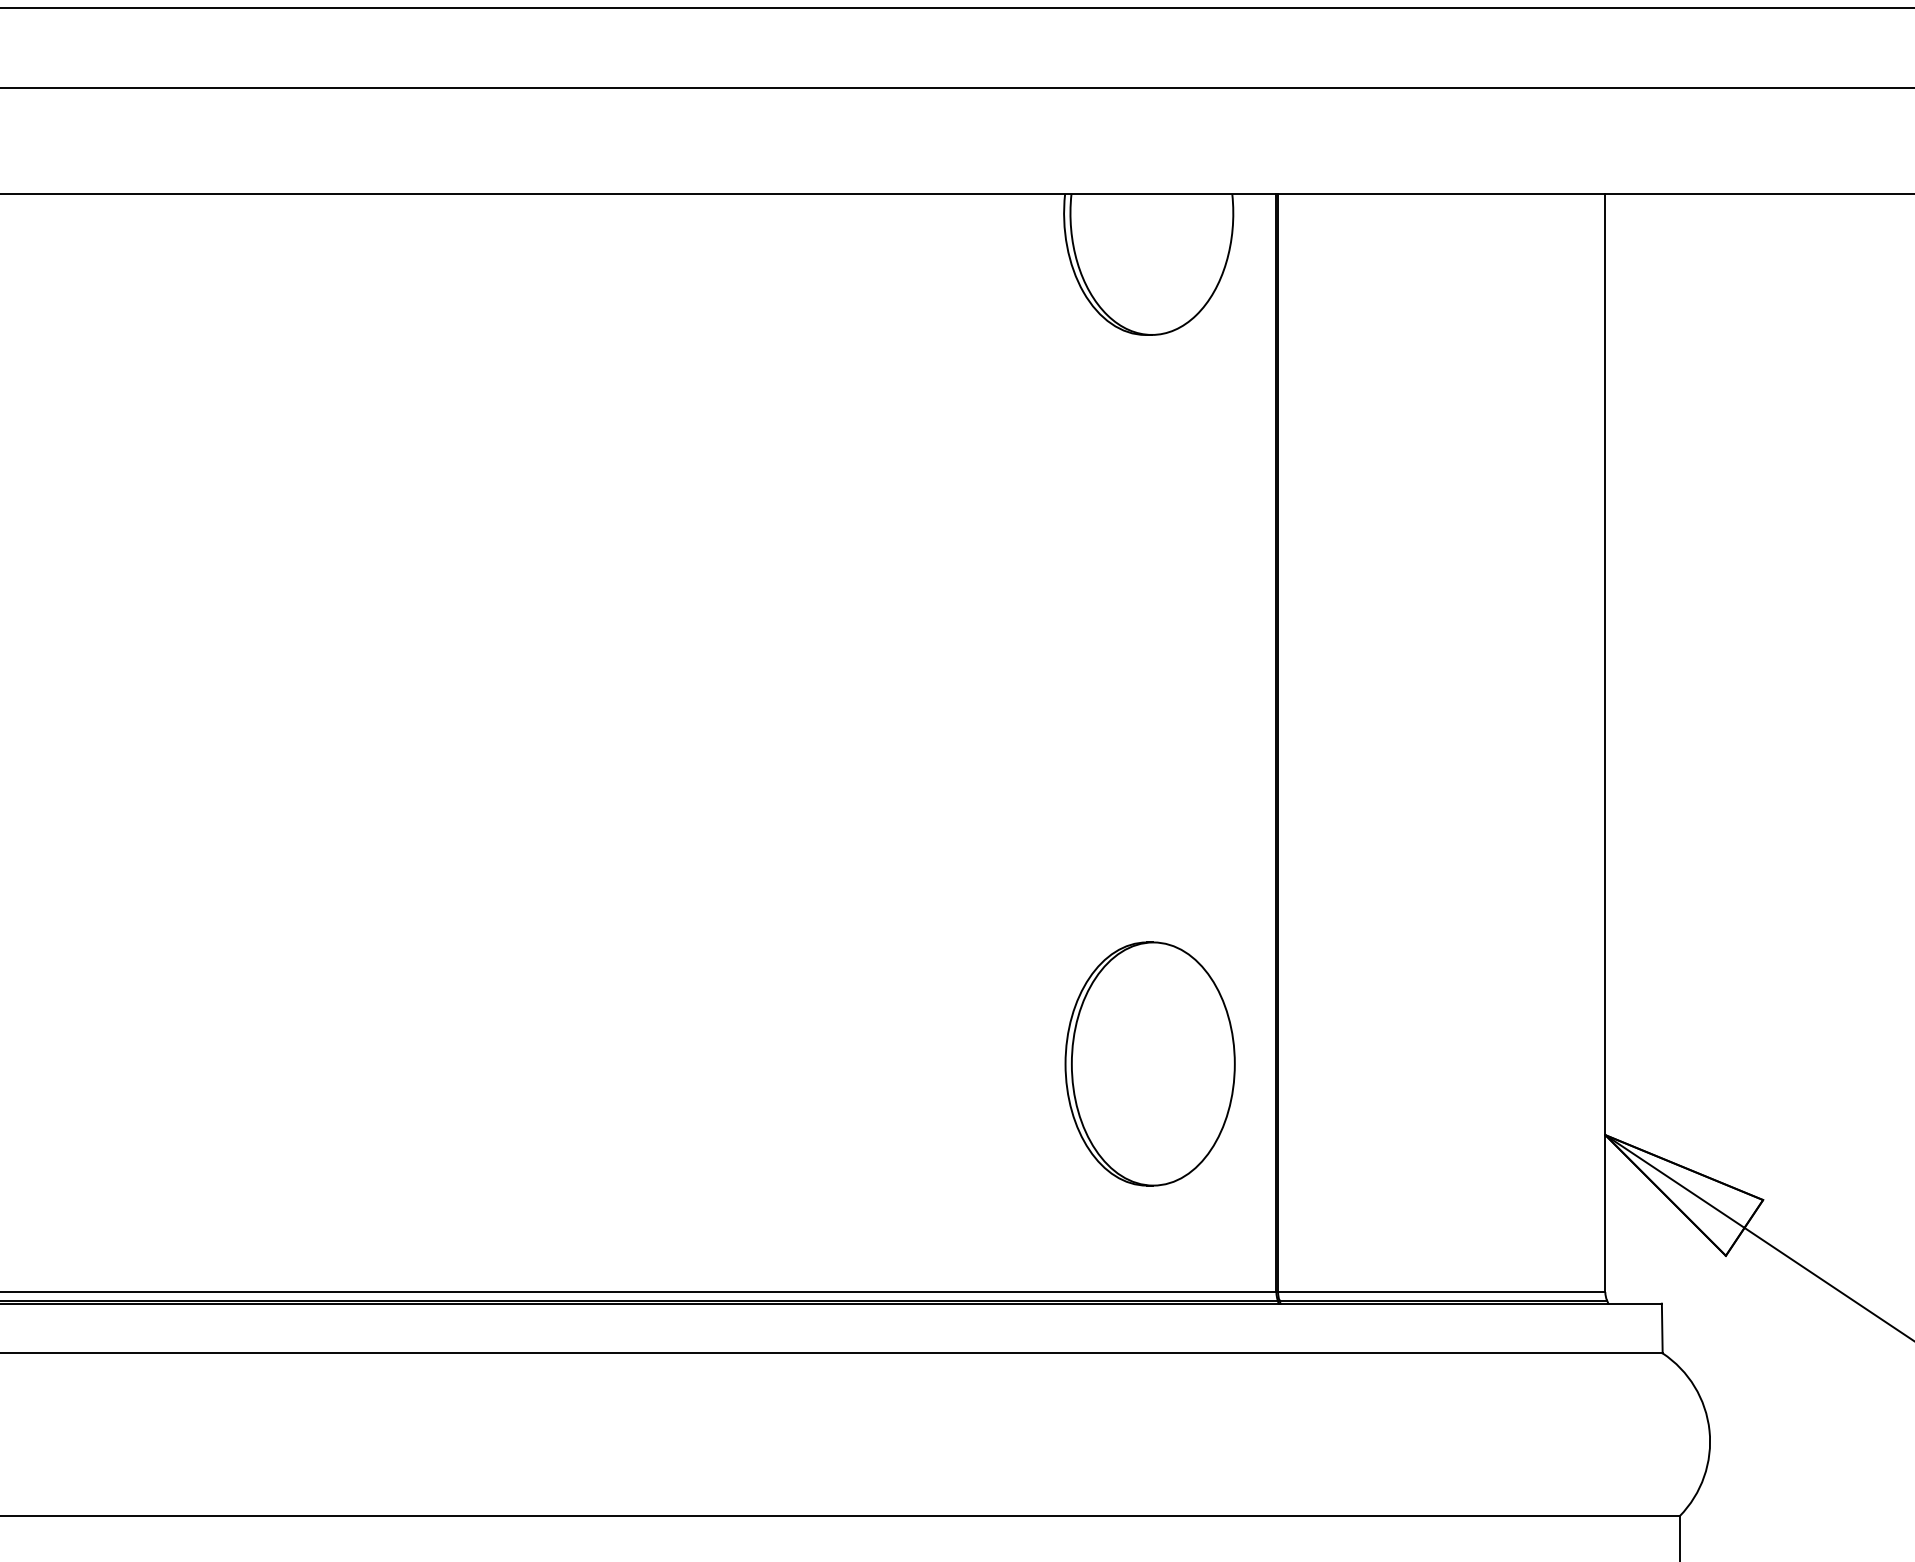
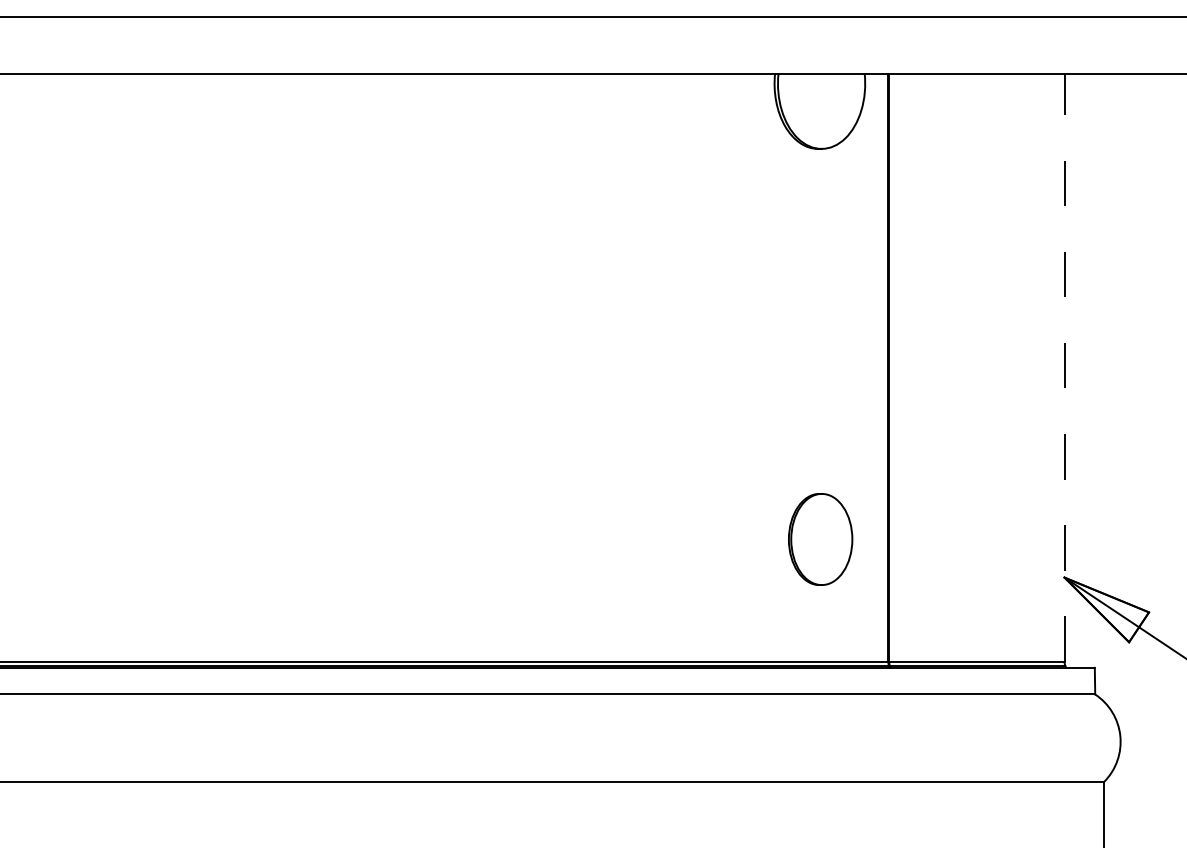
line: (1605, 742) -> (1064, 367), solid -> dashed
part: (1149, 1064) -> (820, 539), size x0.7

